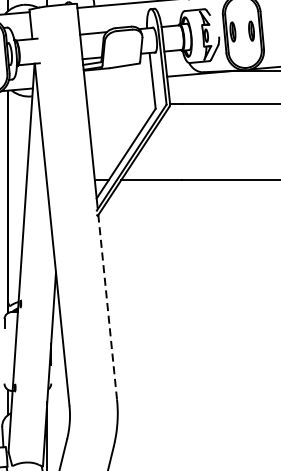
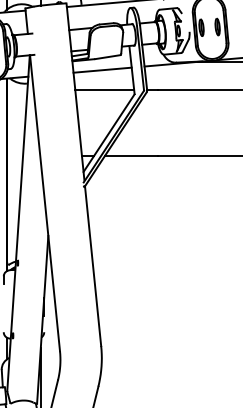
line: (118, 80) -> (102, 69), added
line: (120, 104) -> (104, 90), added
line: (108, 306) -> (93, 265), dashed -> solid

